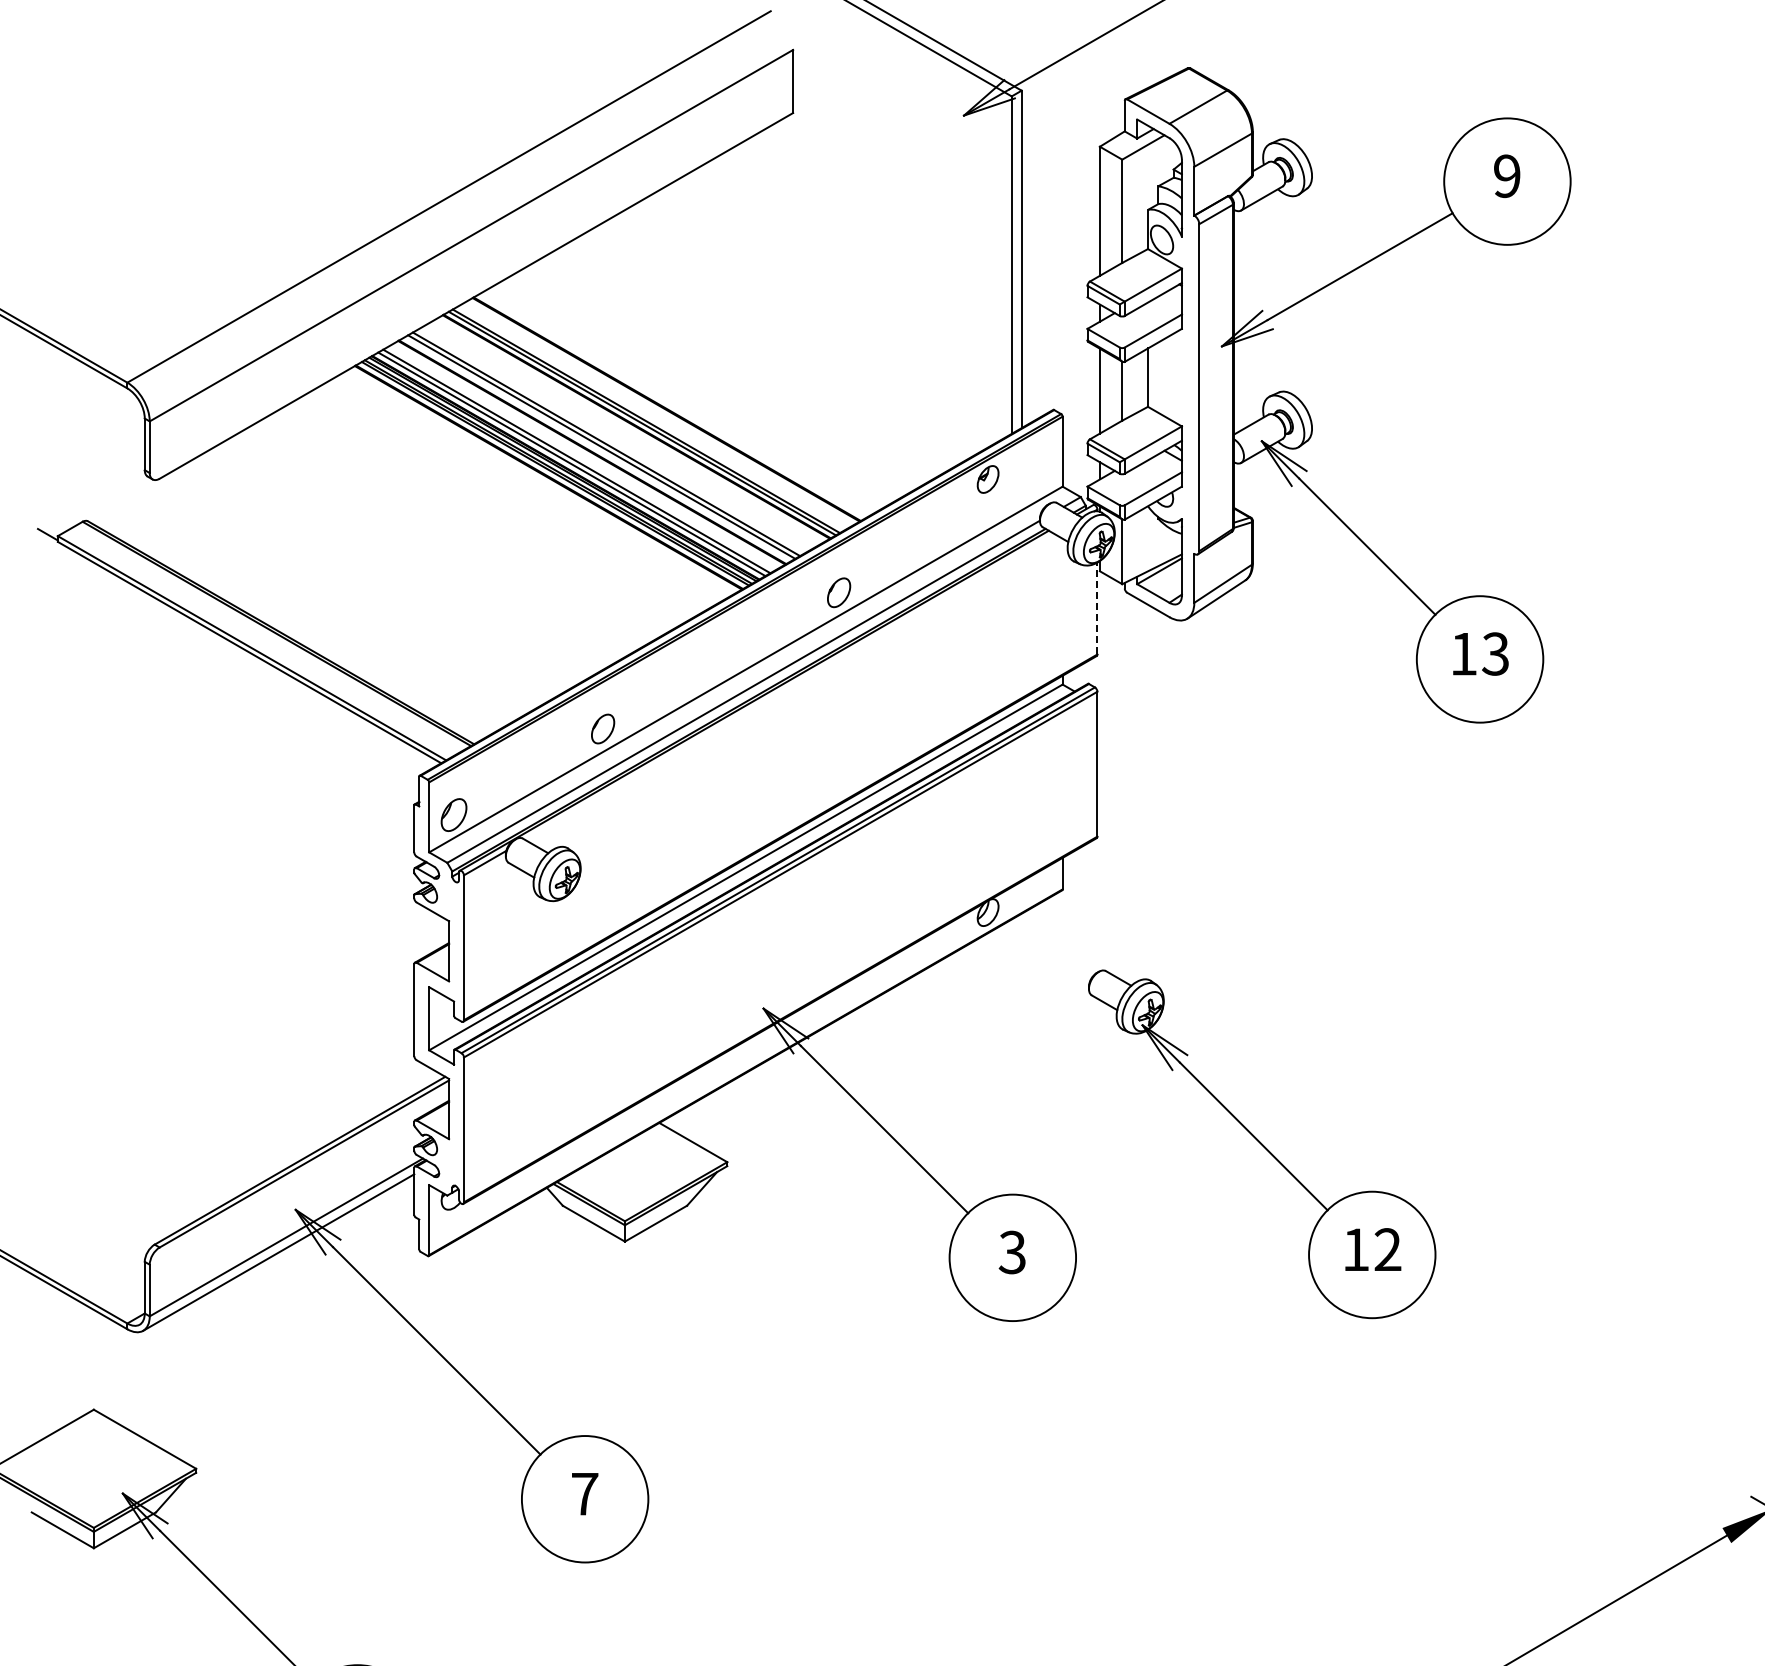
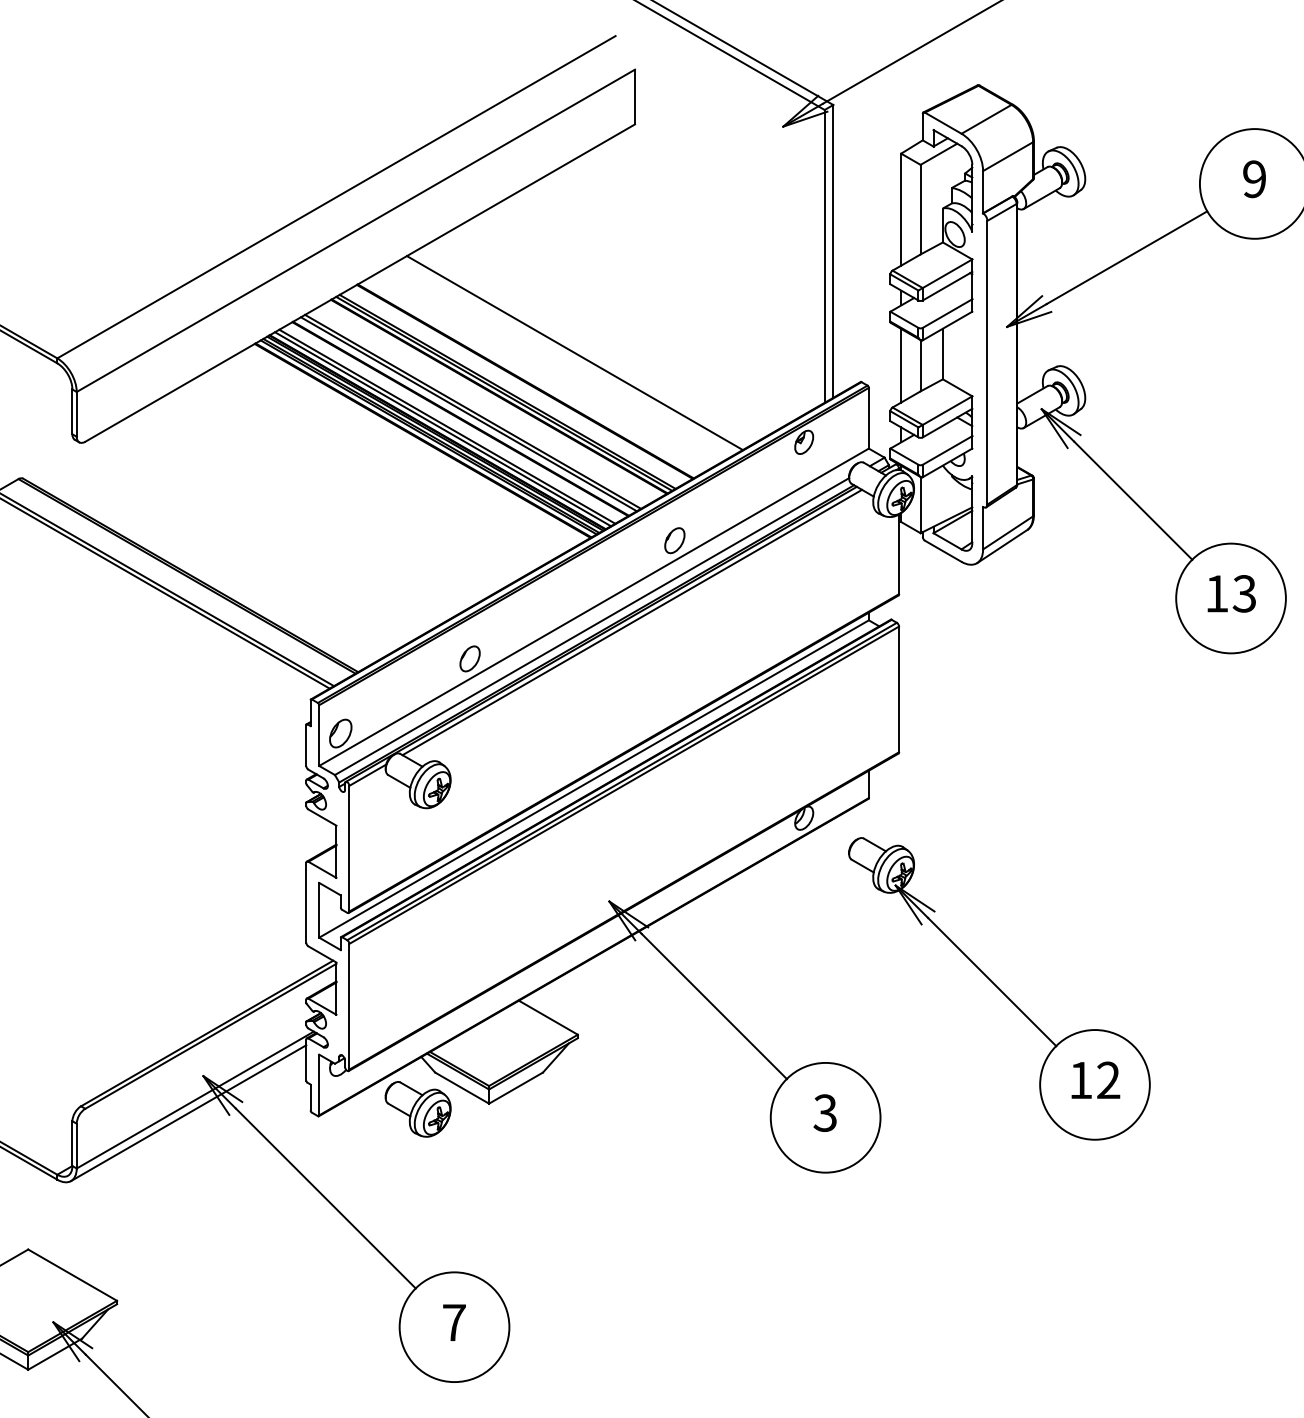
line: (723, 376) -> (574, 353), added
line: (1097, 608) -> (899, 554), dashed -> solid
line: (789, 686) -> (631, 622), added
part: (1262, 1144) -> (999, 989), moved
part: (543, 1247) -> (418, 1108), added

